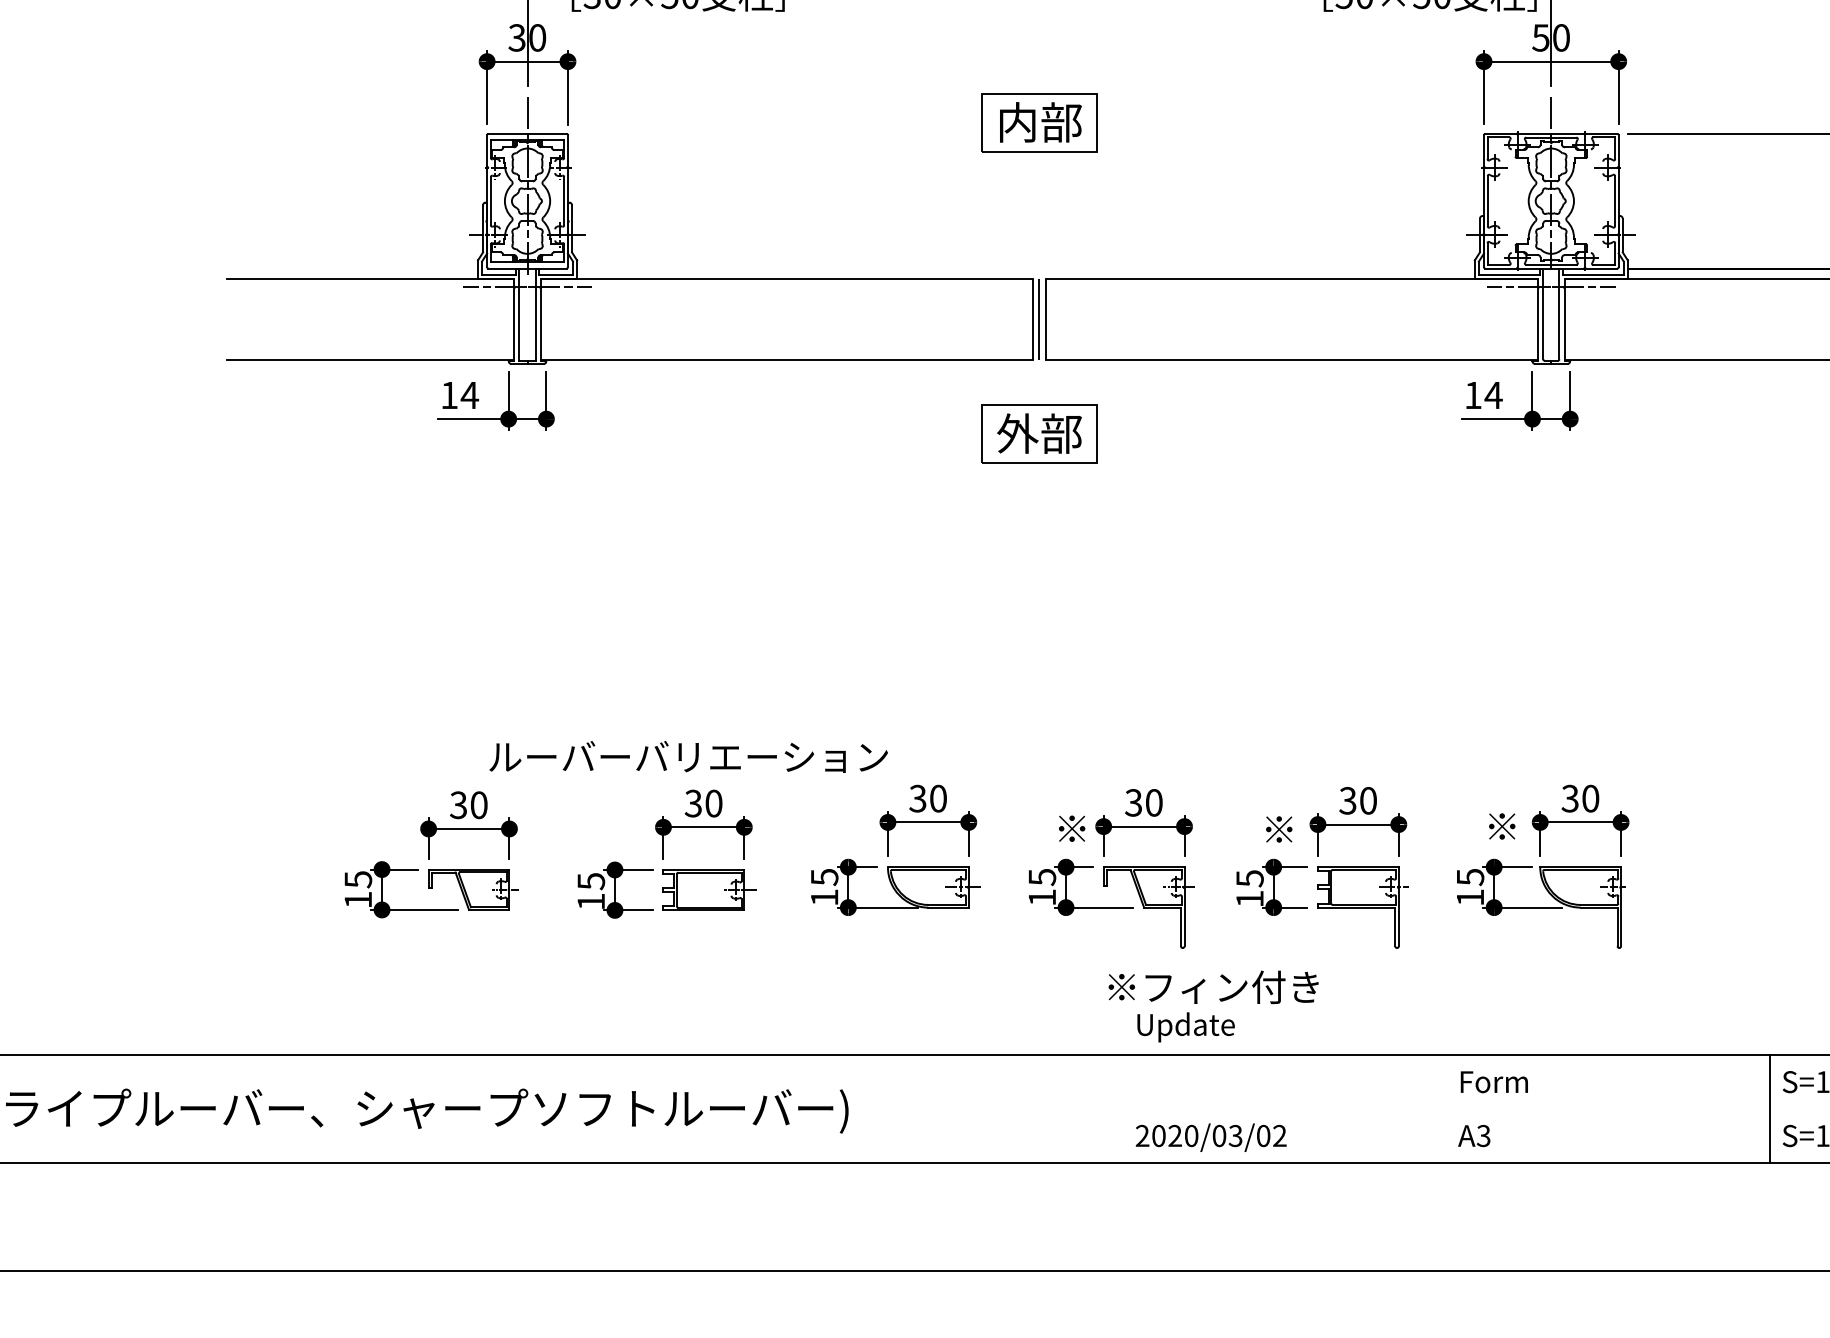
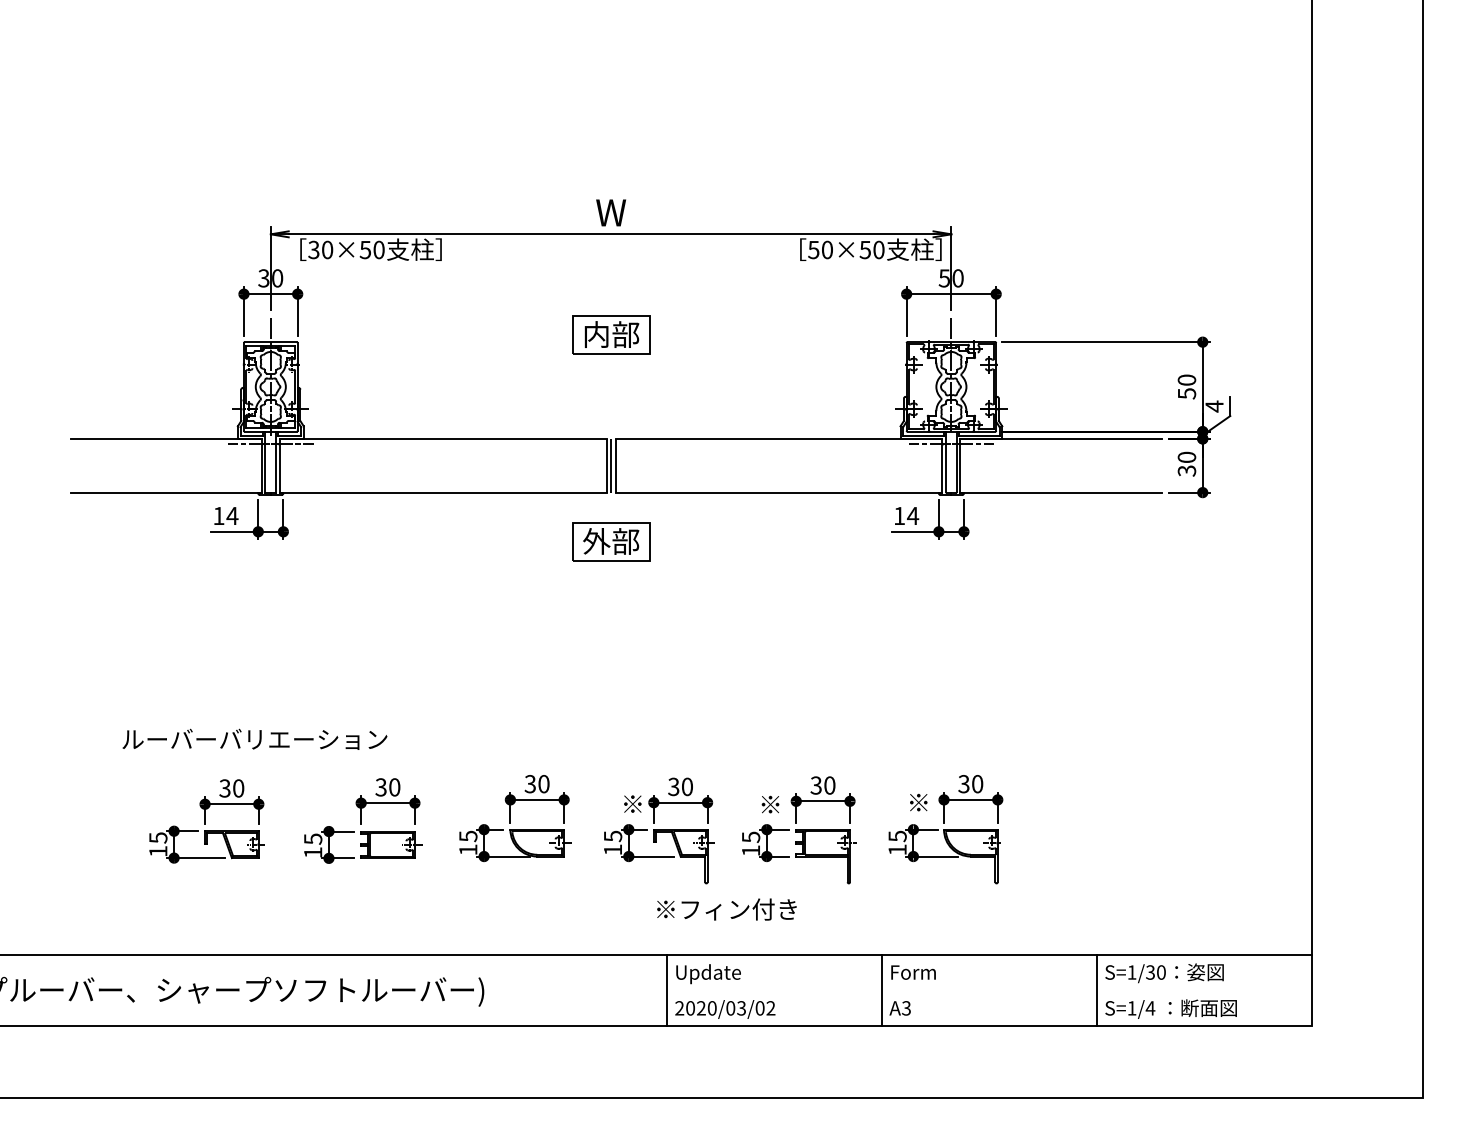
text: (688, 755) -> (254, 738), moved
text: (1185, 1027) -> (708, 974), moved
line: (1124, 1109) -> (667, 990), added
line: (1447, 1109) -> (882, 990), added

